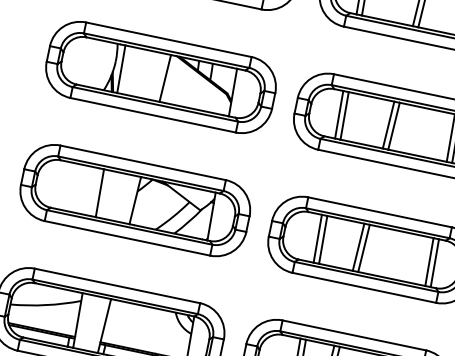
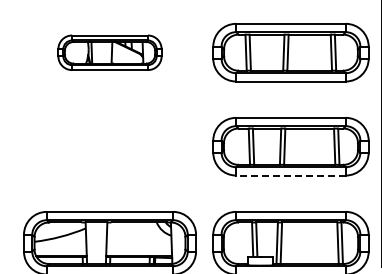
part: (160, 77) -> (109, 52), size x0.6
part: (134, 200) -> (109, 146), removed
line: (363, 287) -> (290, 175), solid -> dashed

